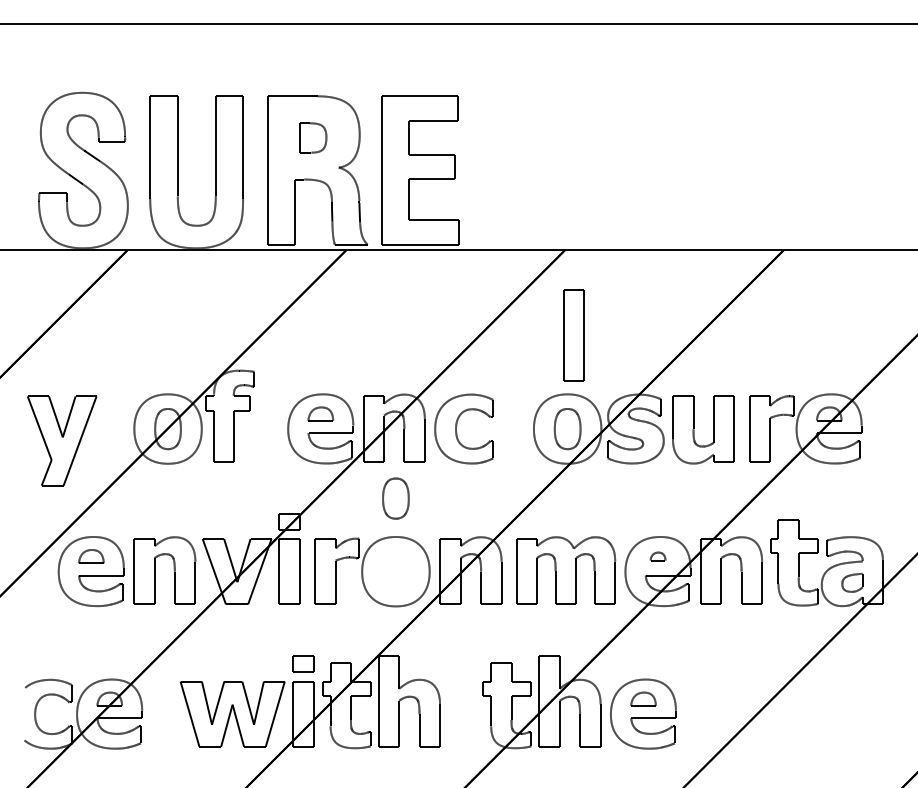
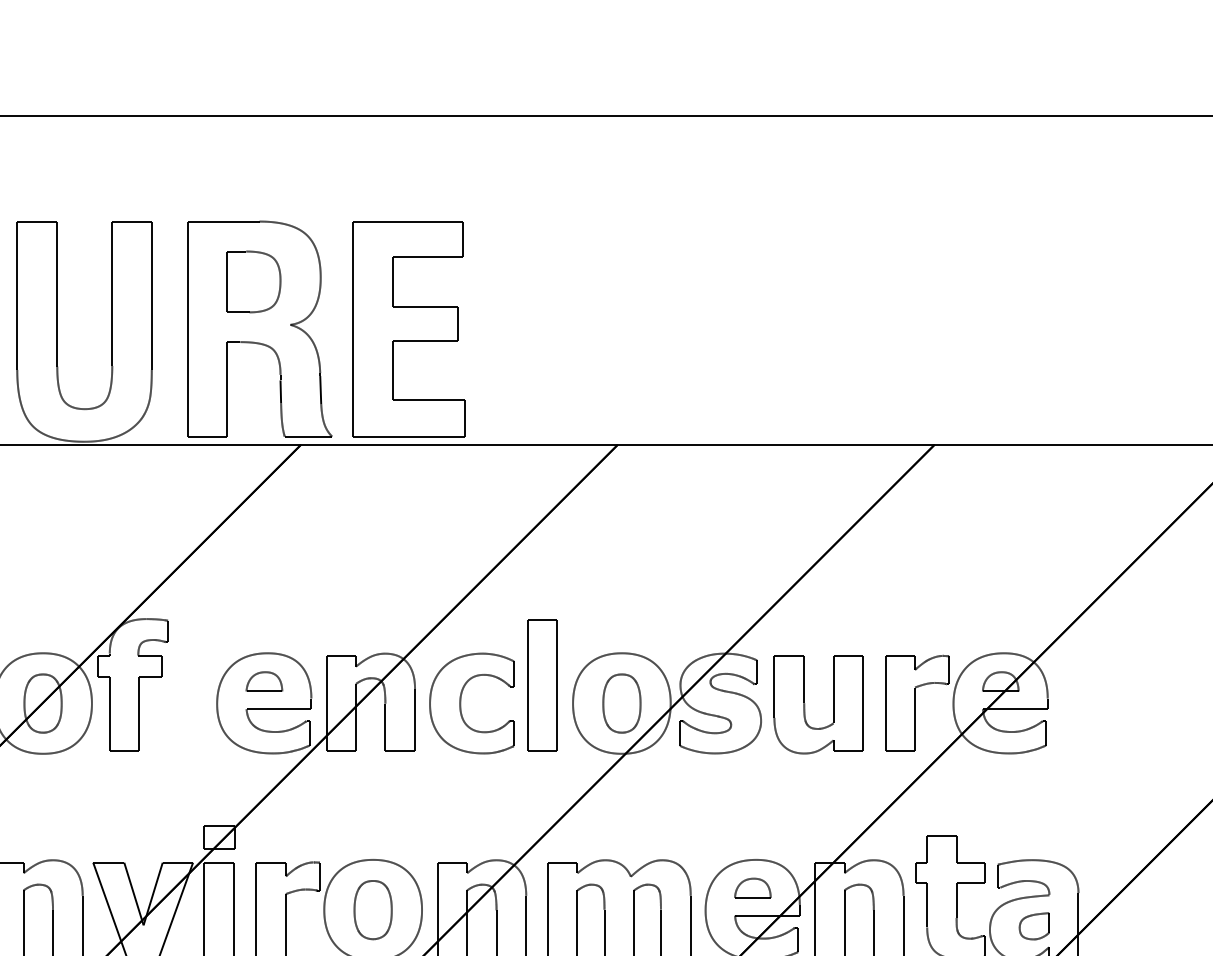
part: (313, 137) -> (253, 281), size x1.43
part: (573, 335) -> (542, 685), moved
part: (395, 498) -> (372, 909), moved
part: (657, 556) -> (752, 888), size x1.67

